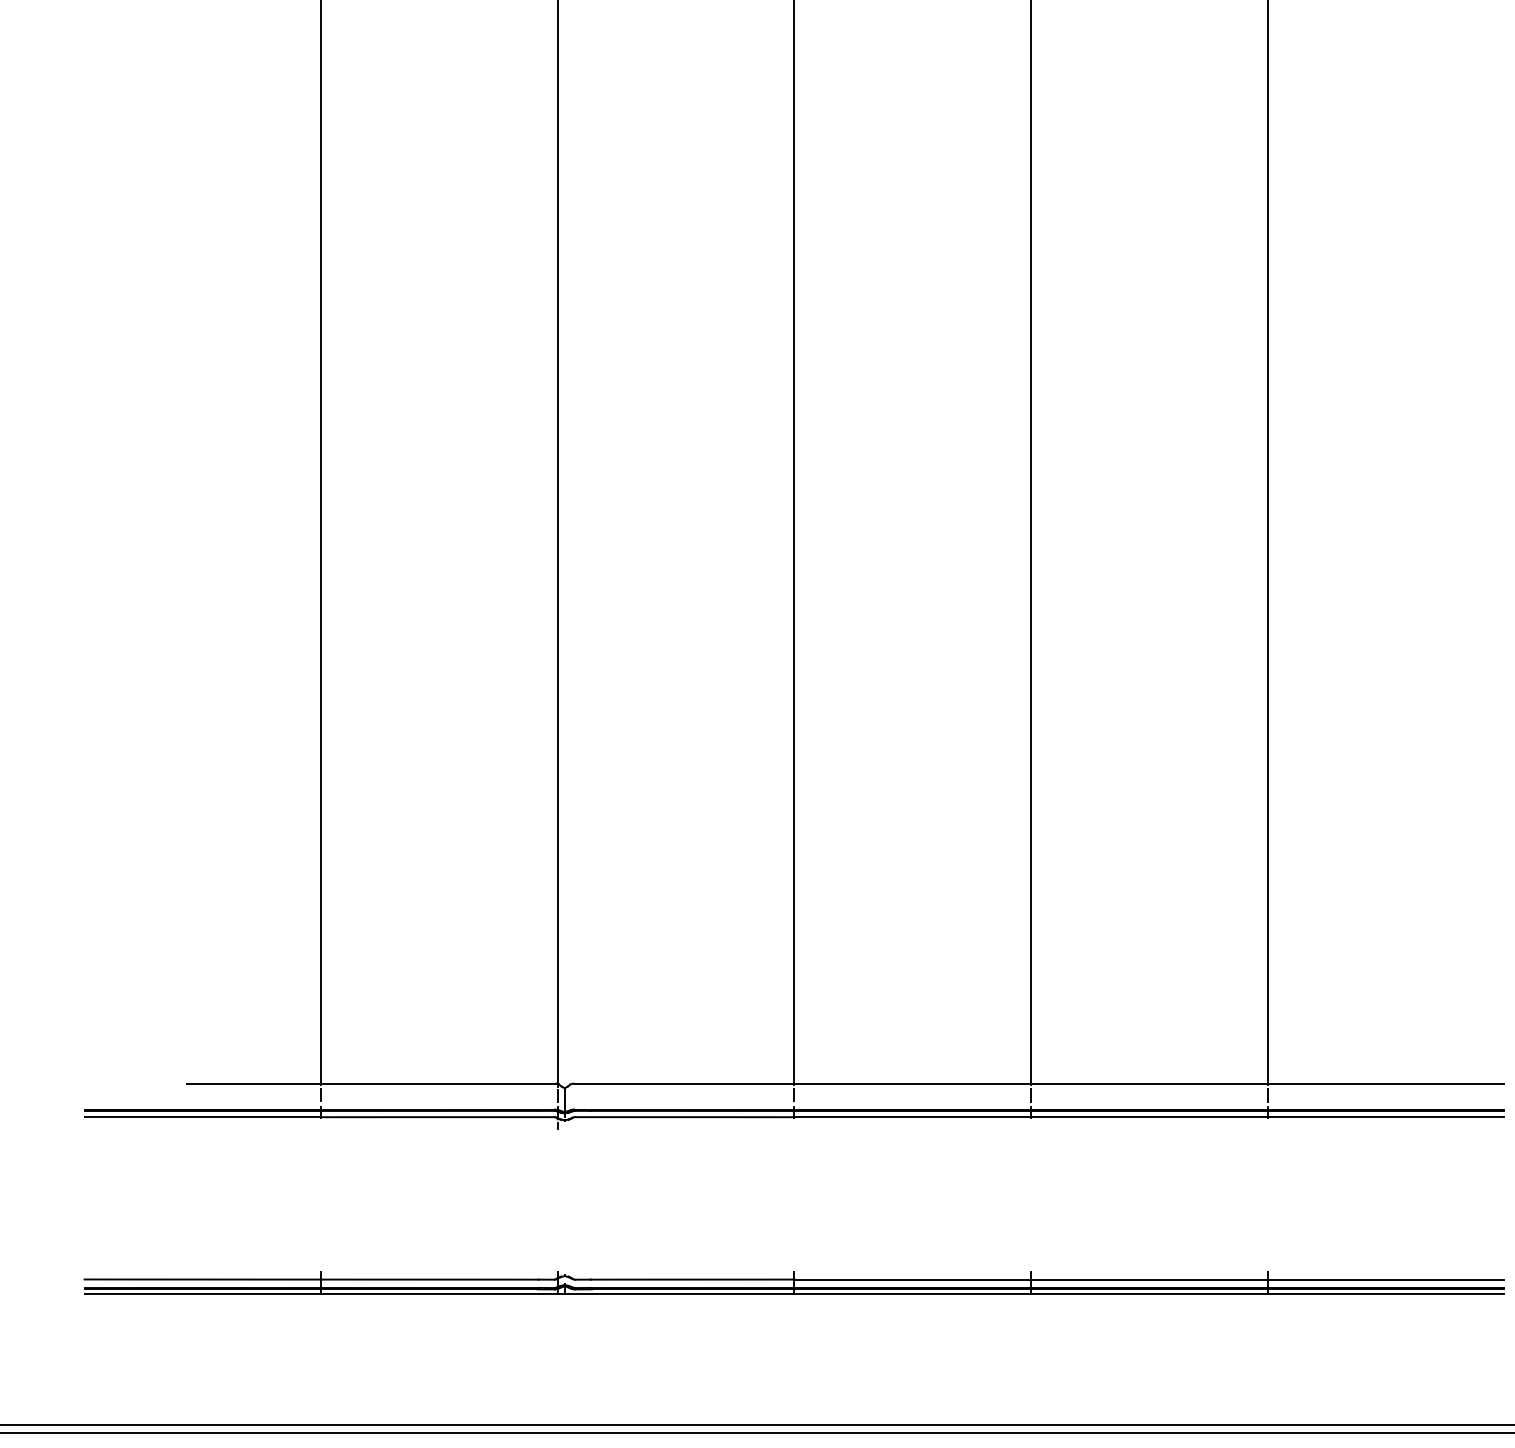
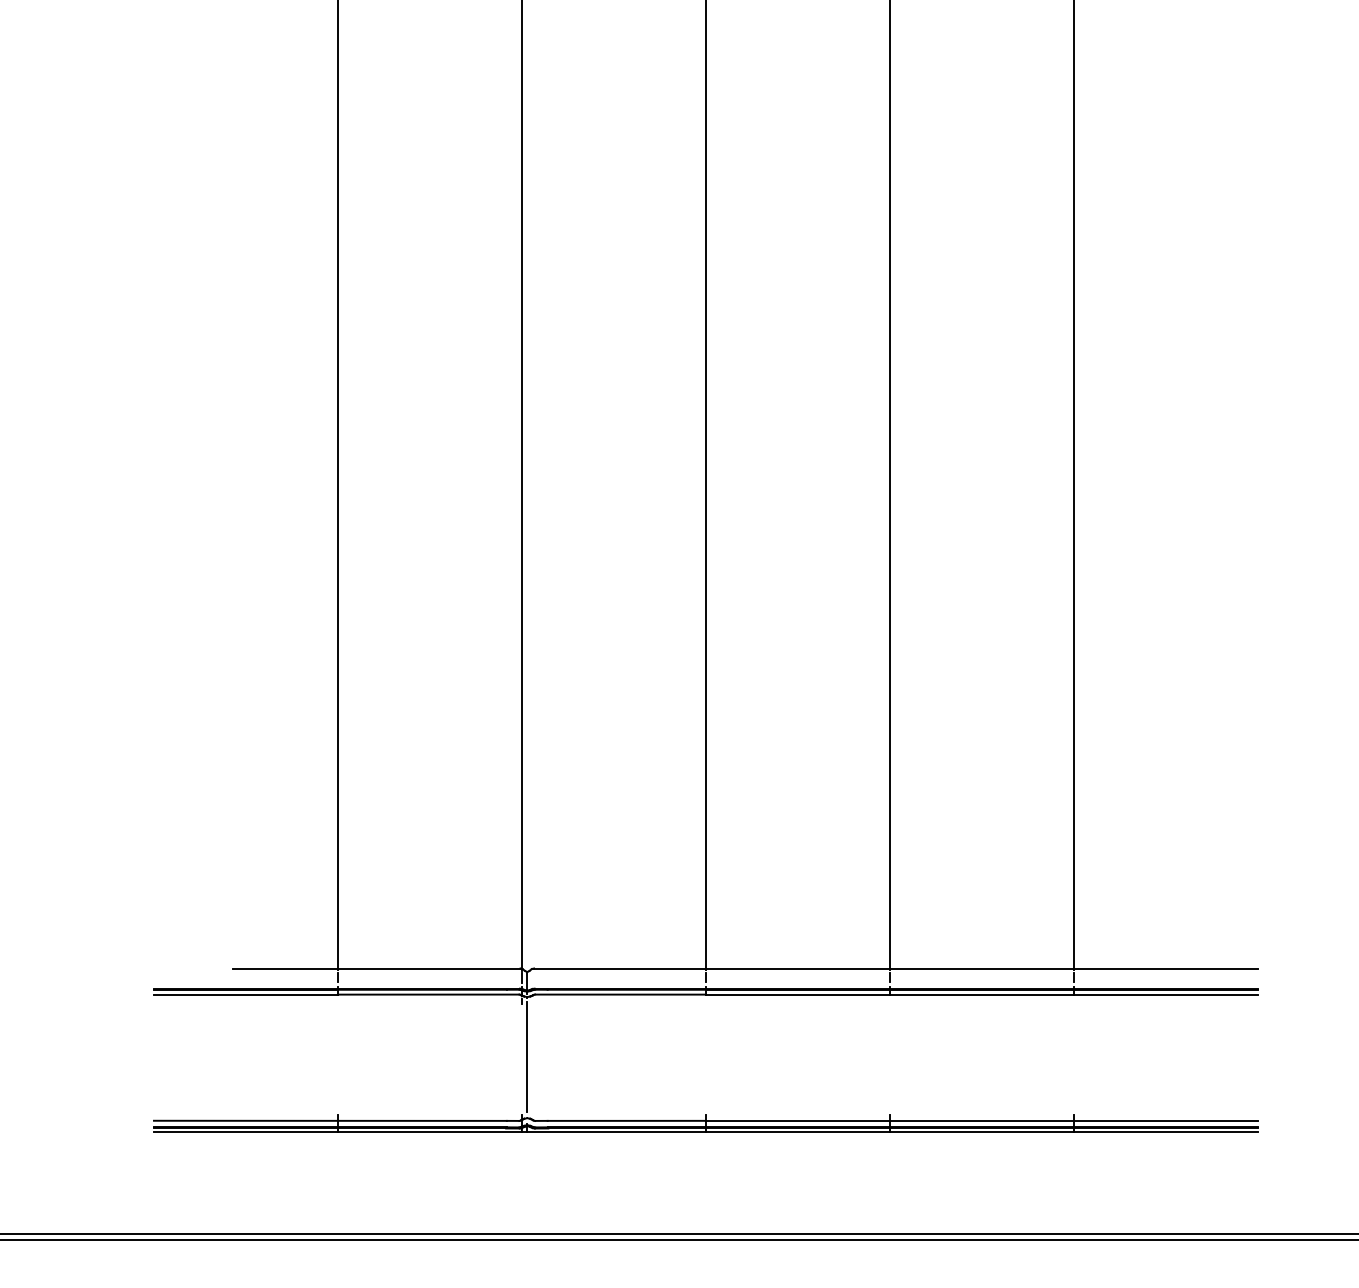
line: (565, 1196) -> (527, 1056), added

